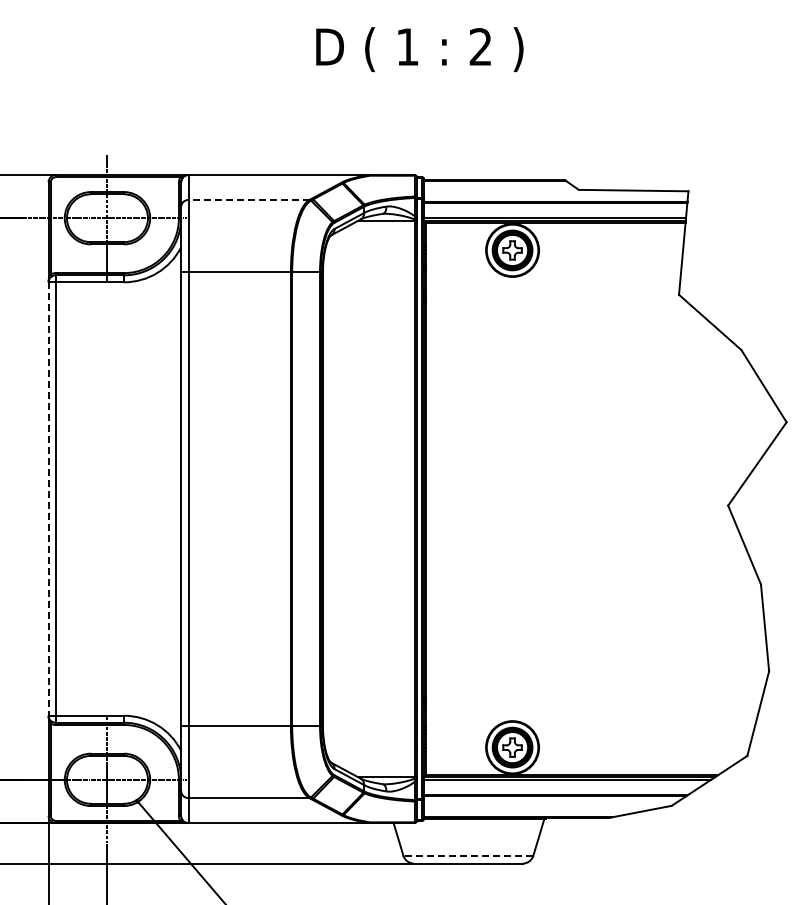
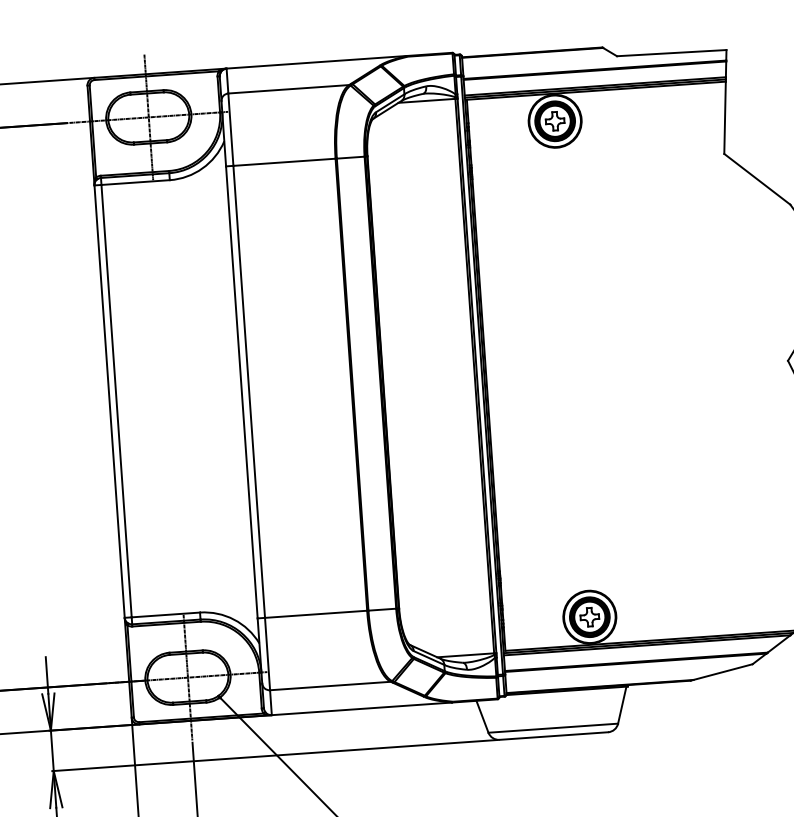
line: (249, 199) -> (289, 88), dashed -> solid
line: (48, 499) -> (109, 402), dashed -> solid
line: (468, 855) -> (553, 727), dashed -> solid

